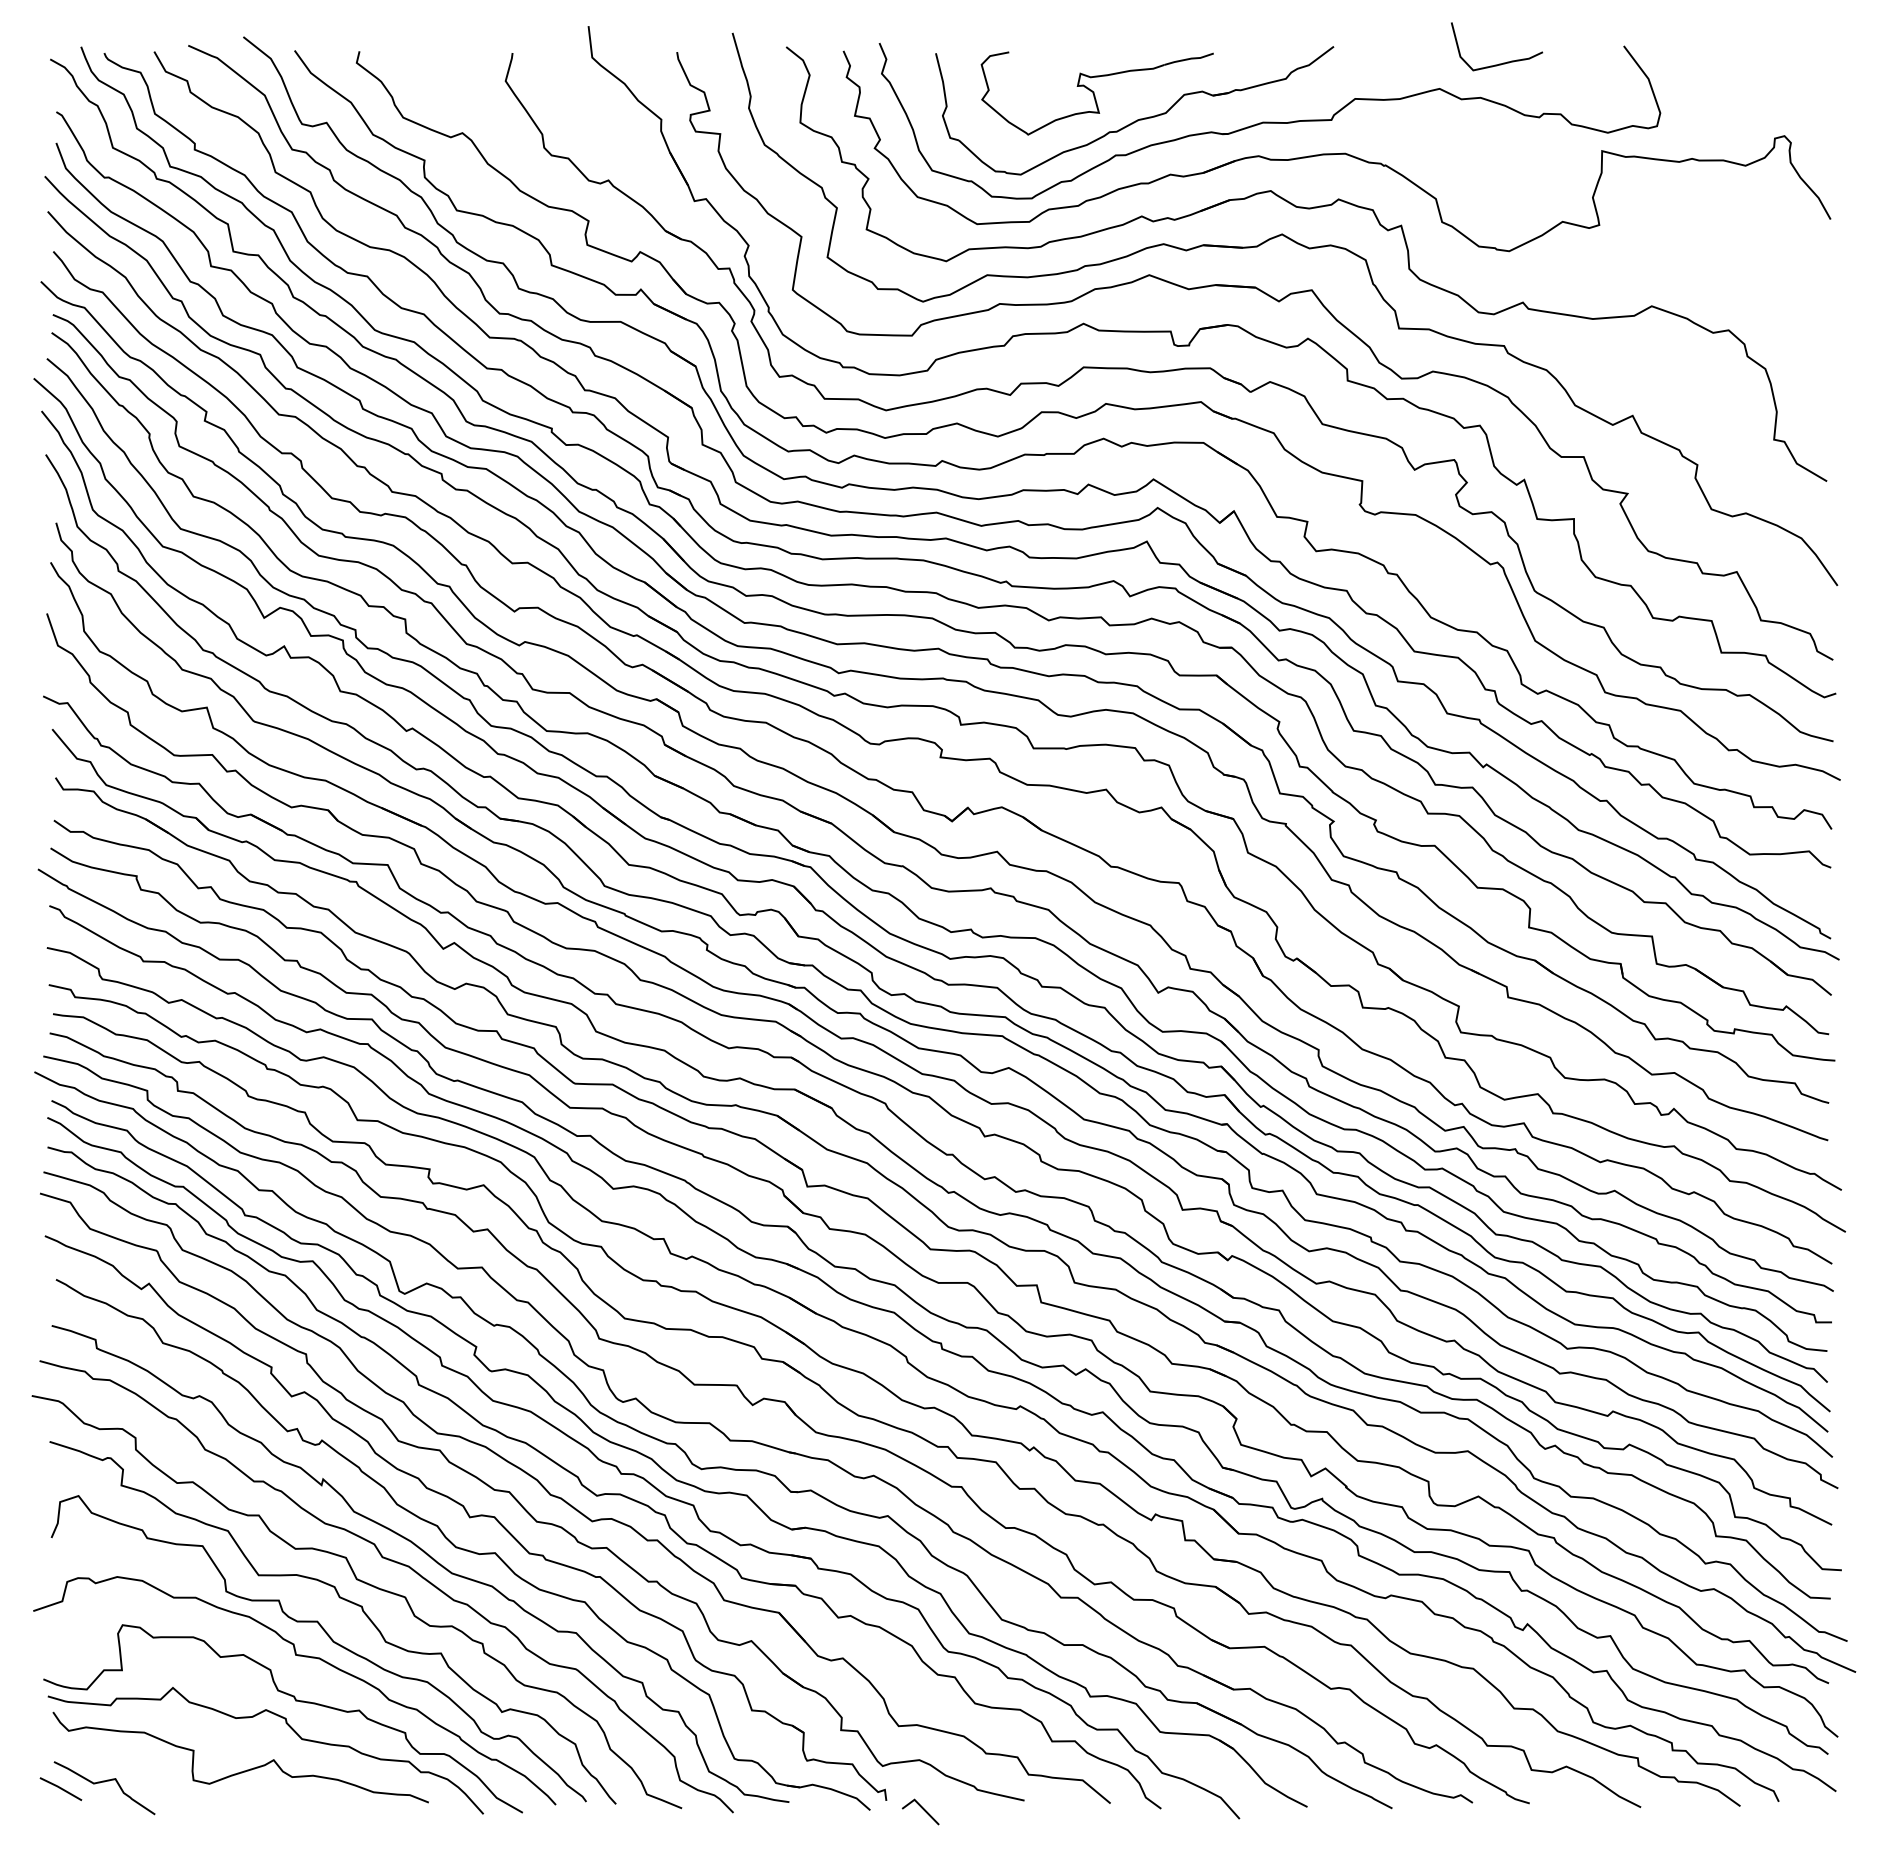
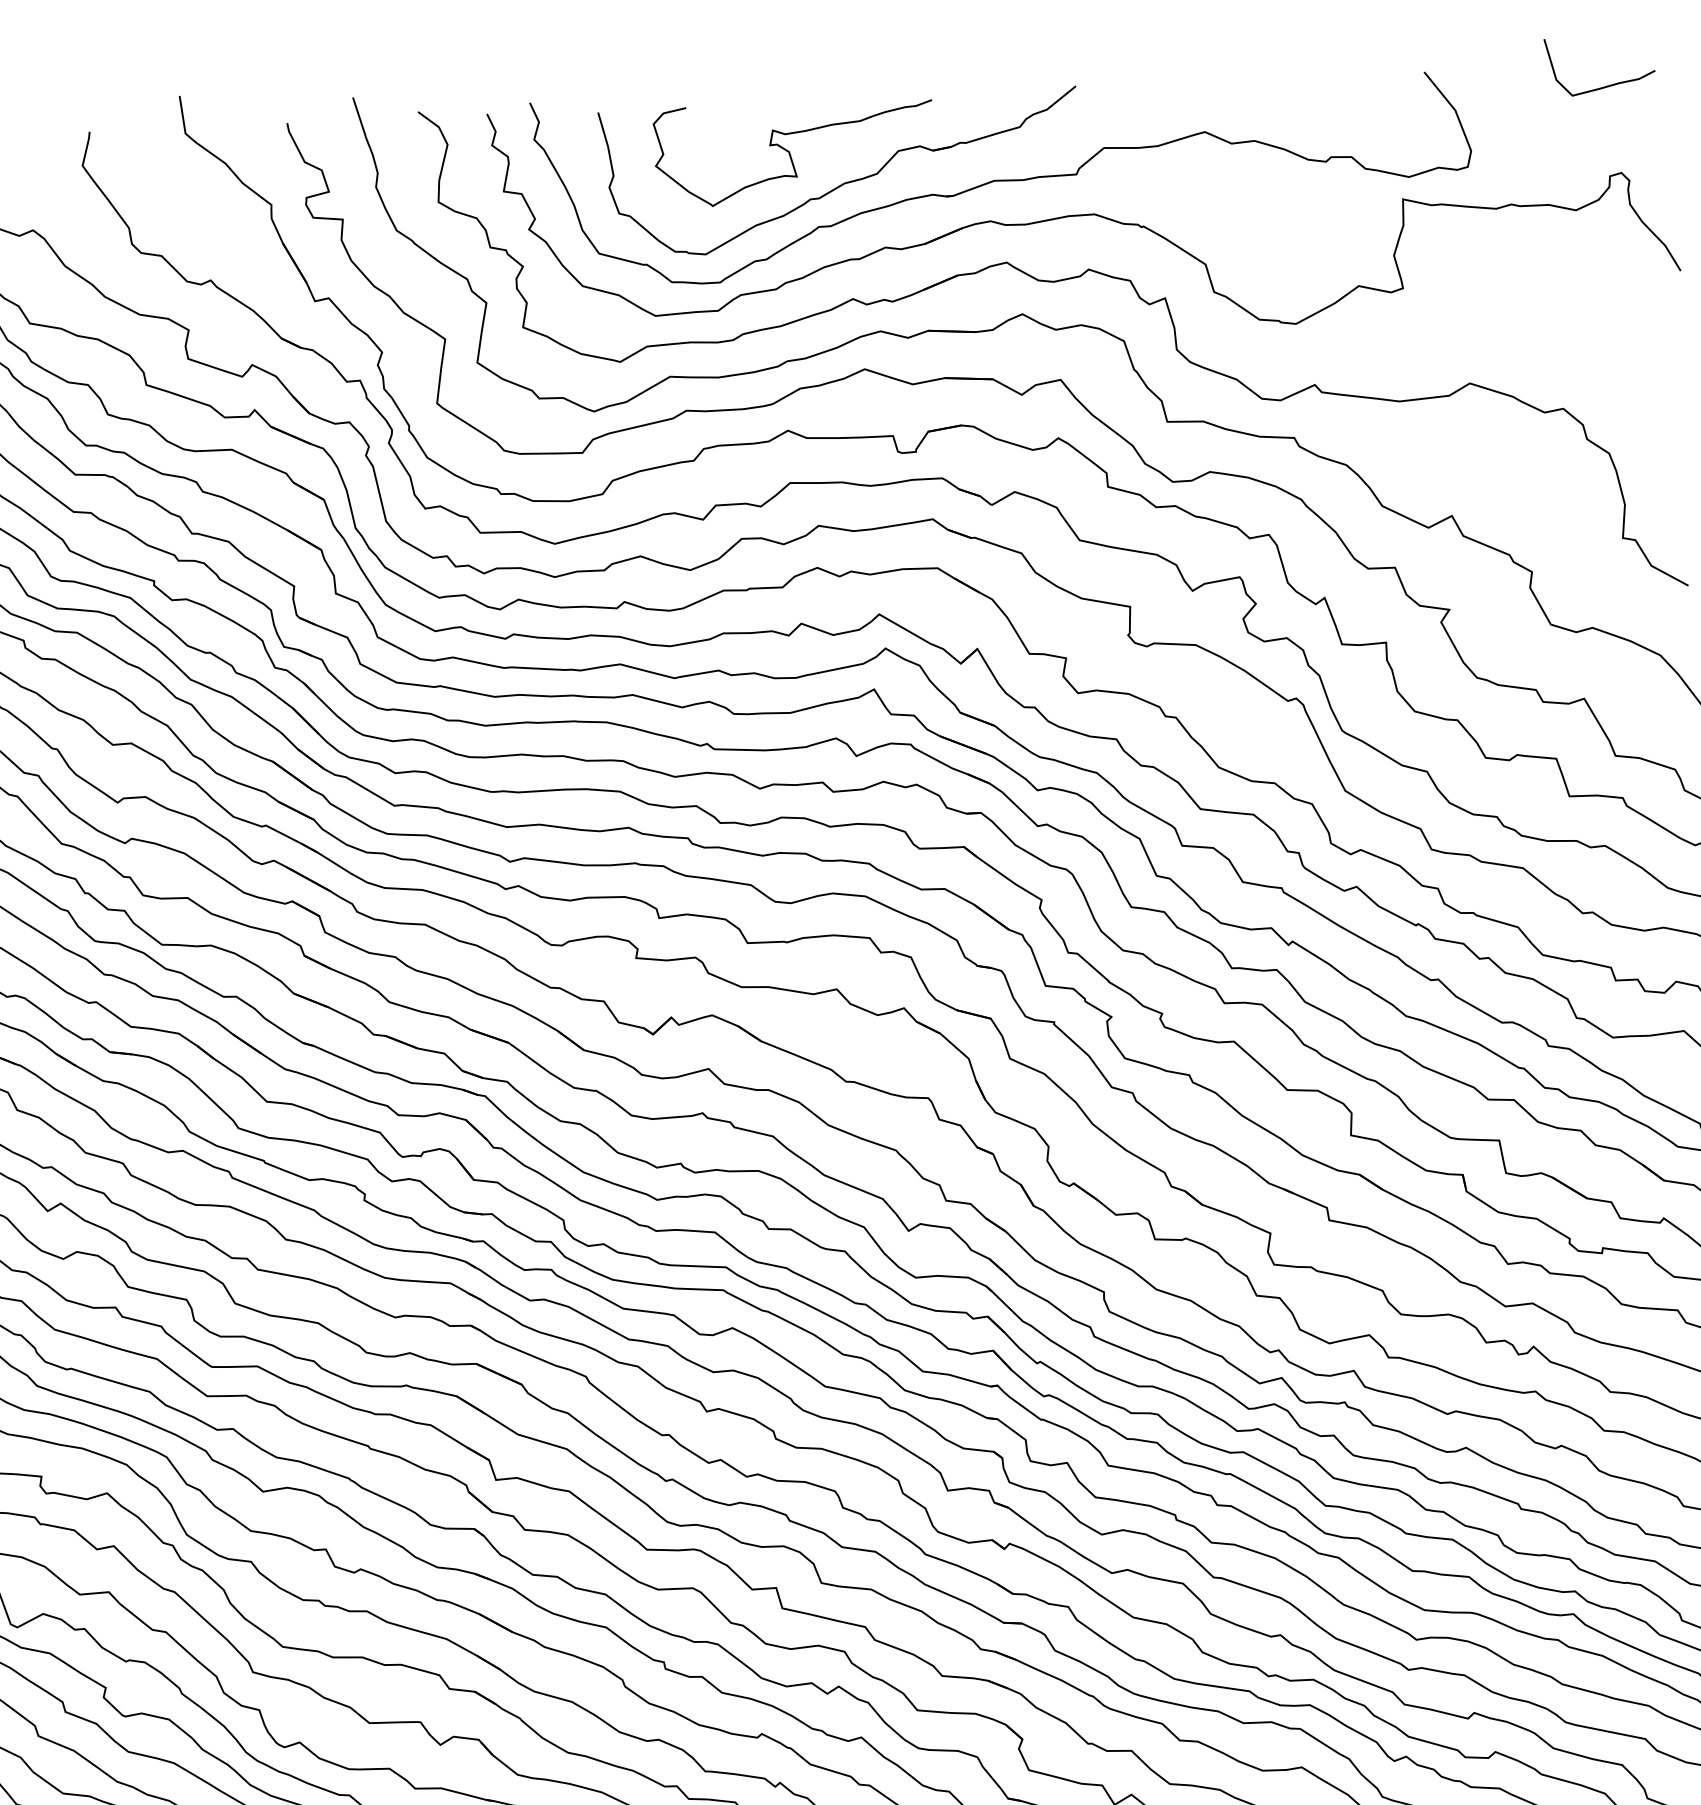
curve: (1503, 62) -> (1608, 84), moved

